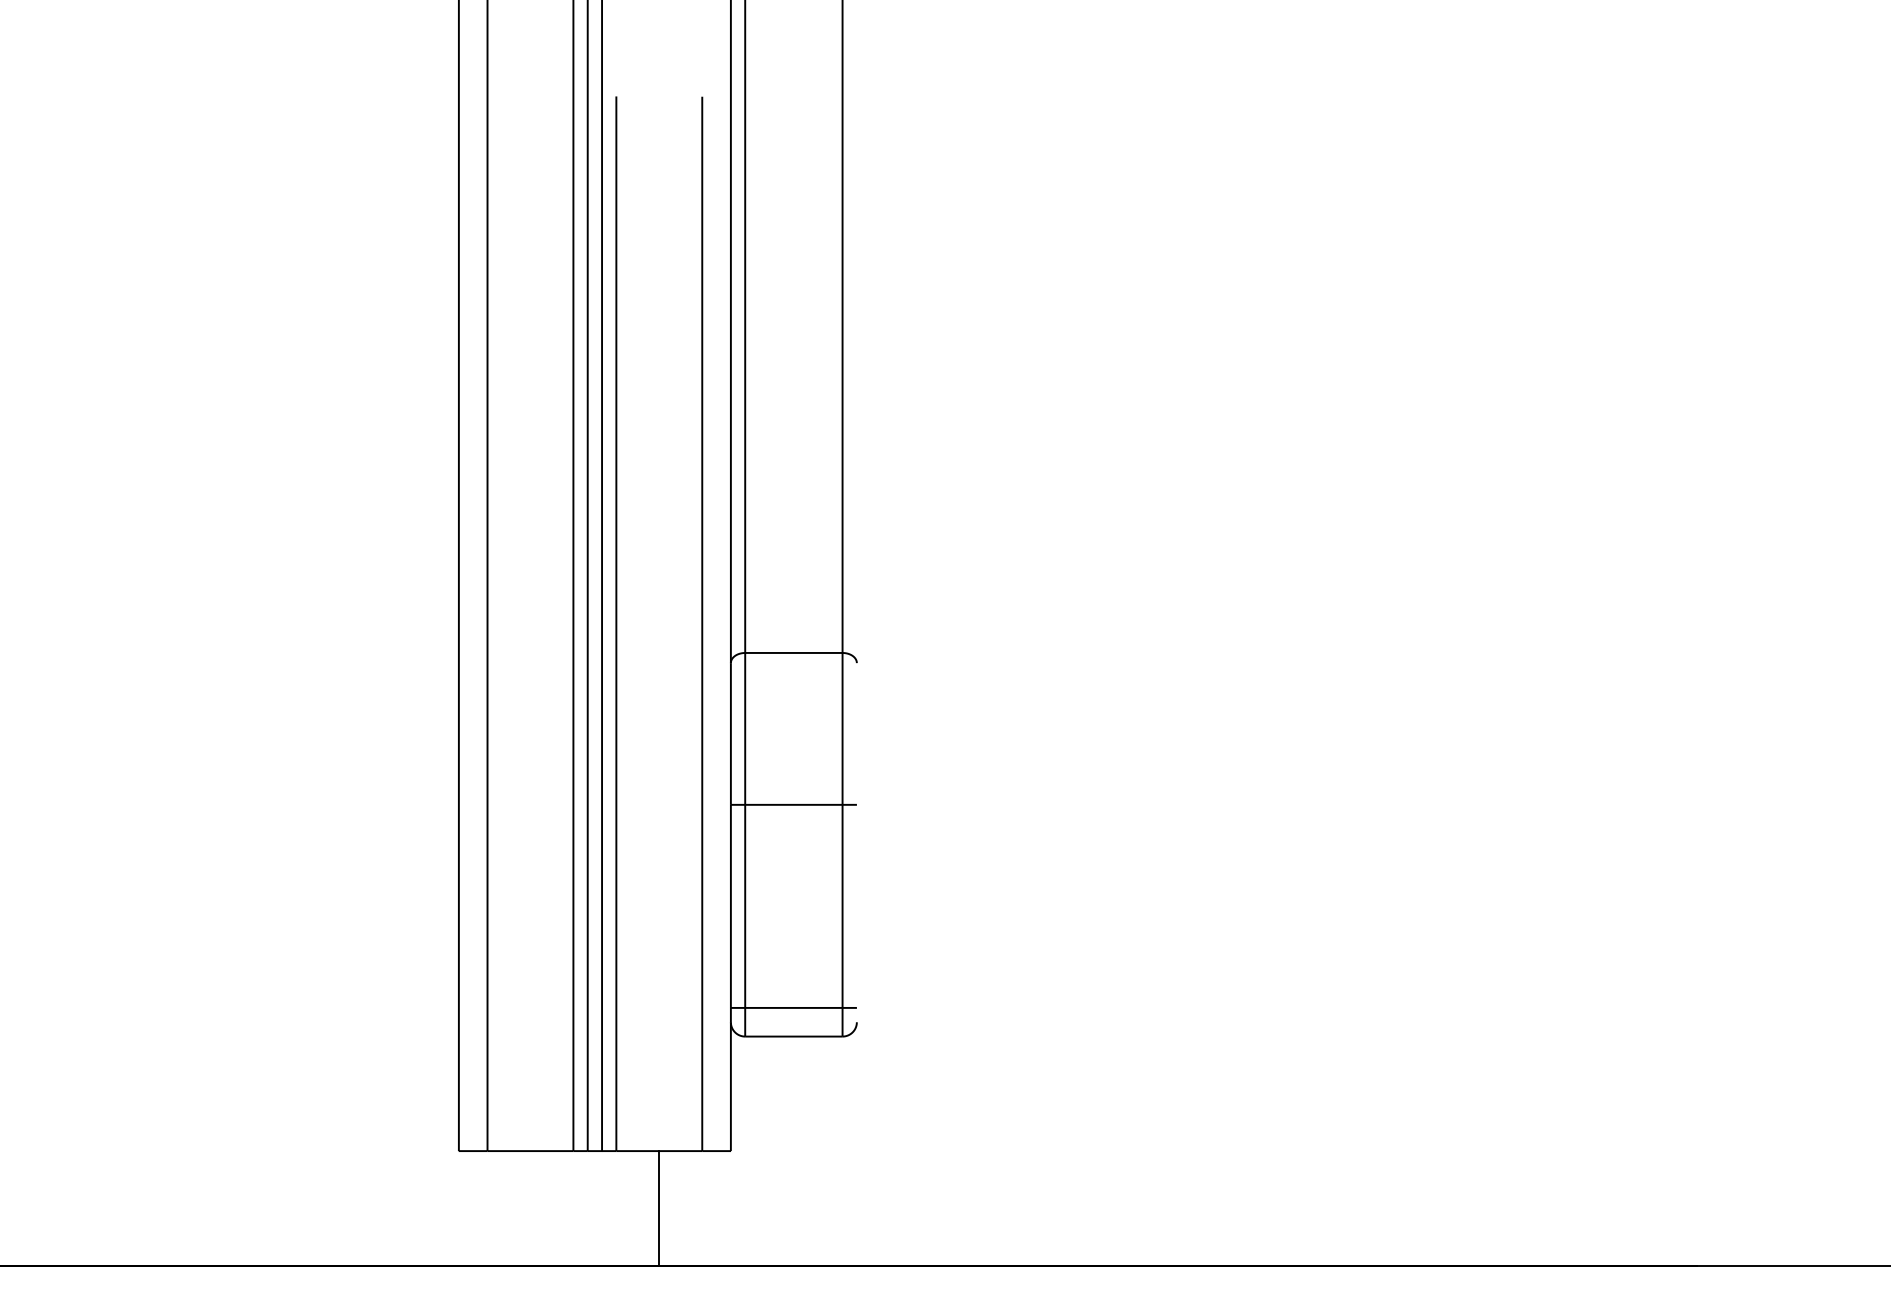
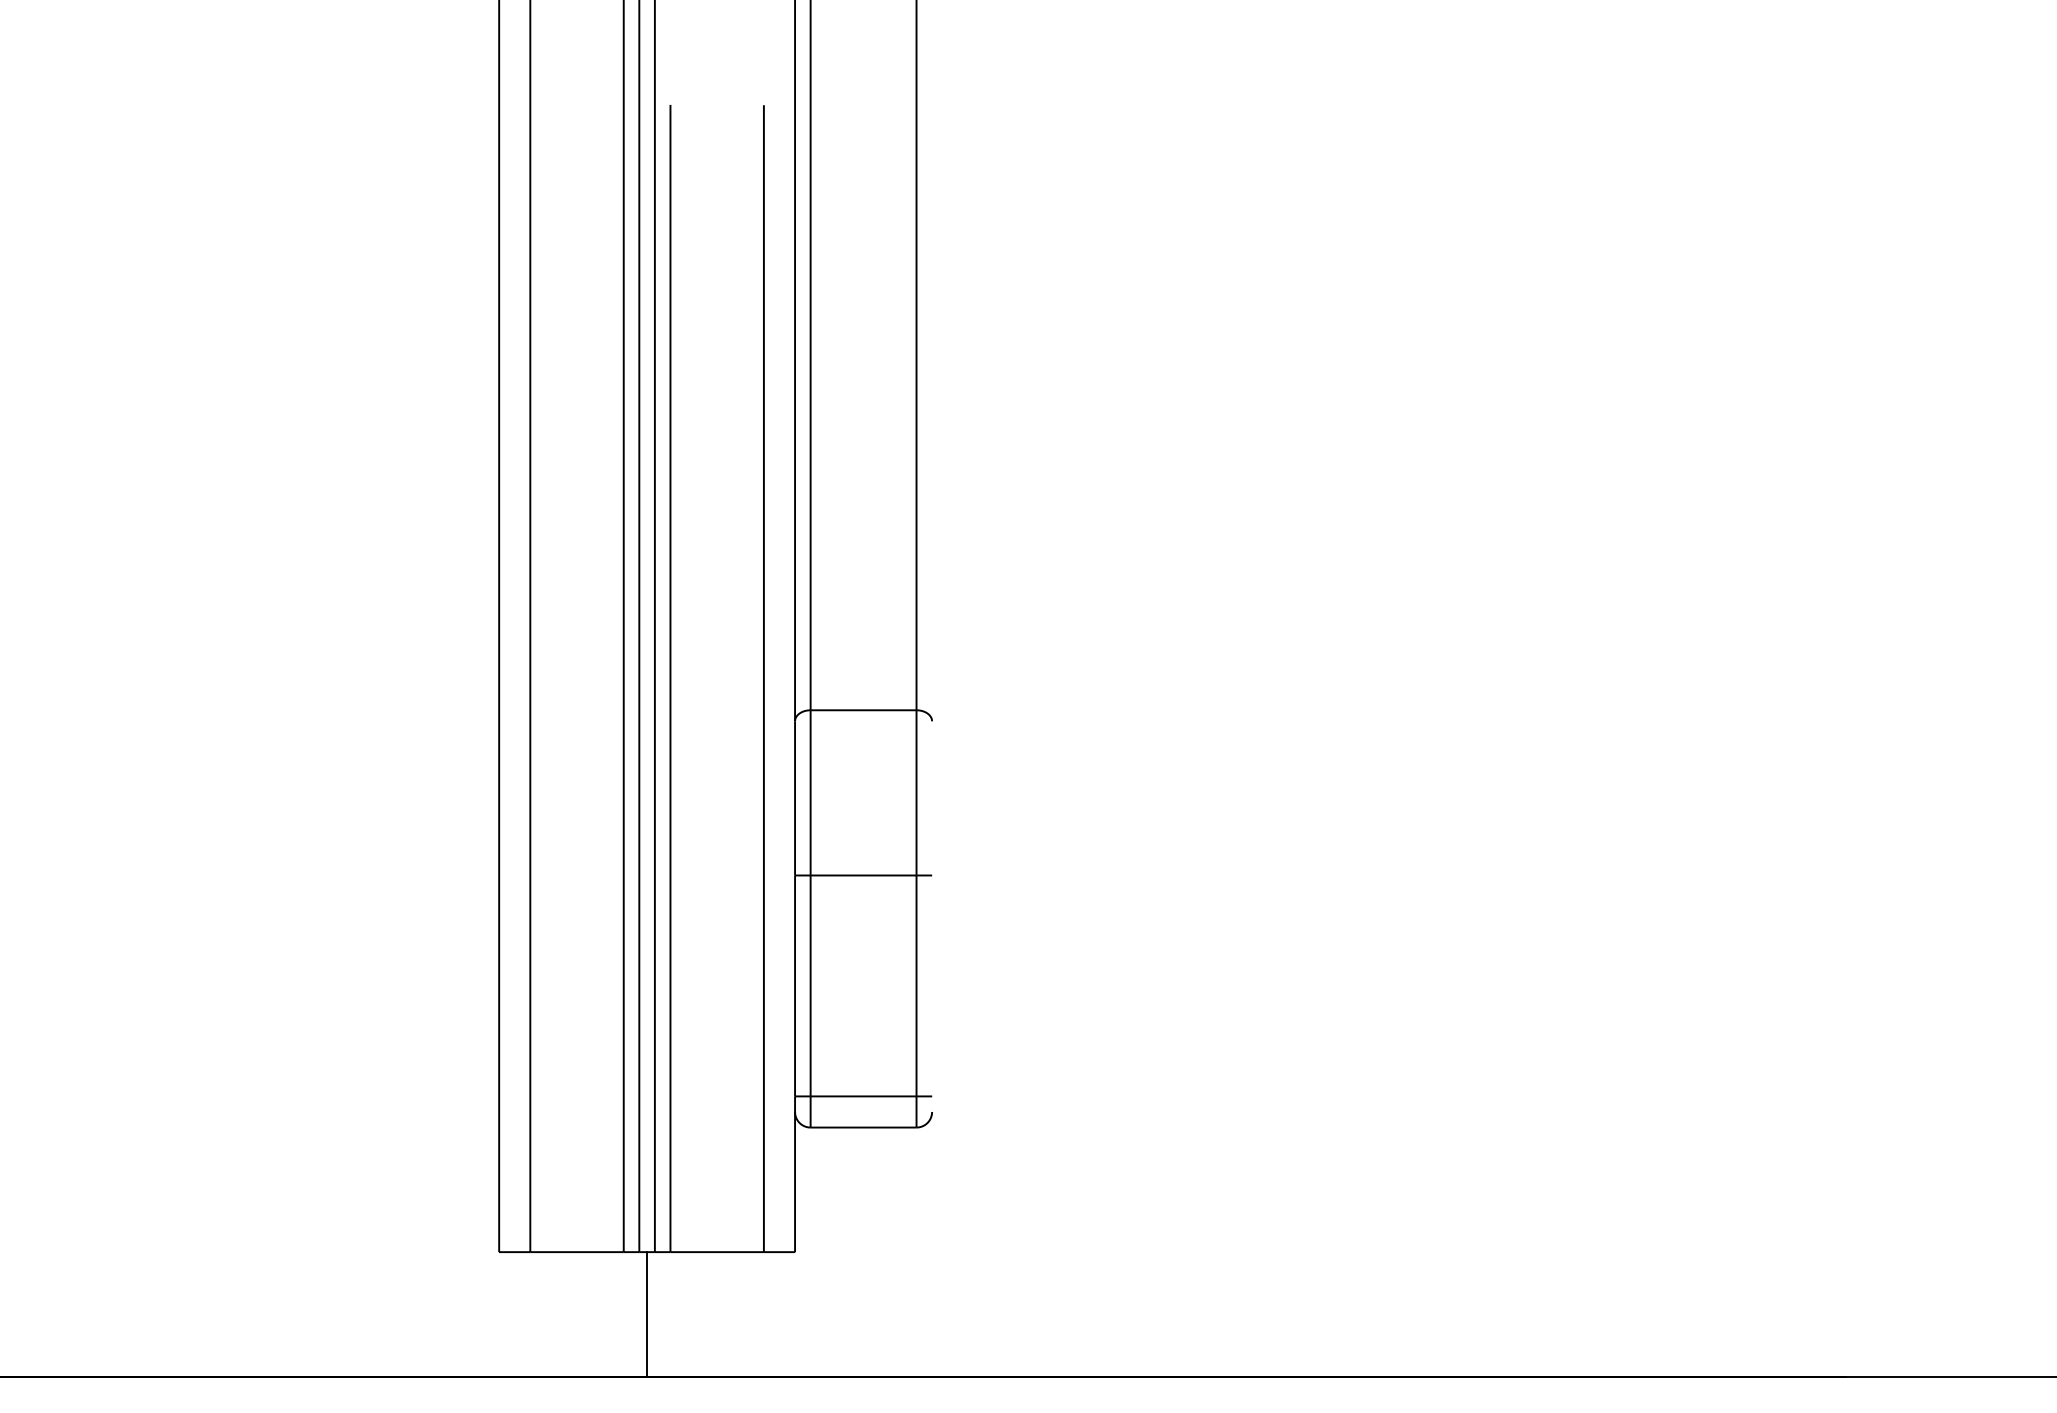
line: (659, 1208) -> (647, 1314), moved

